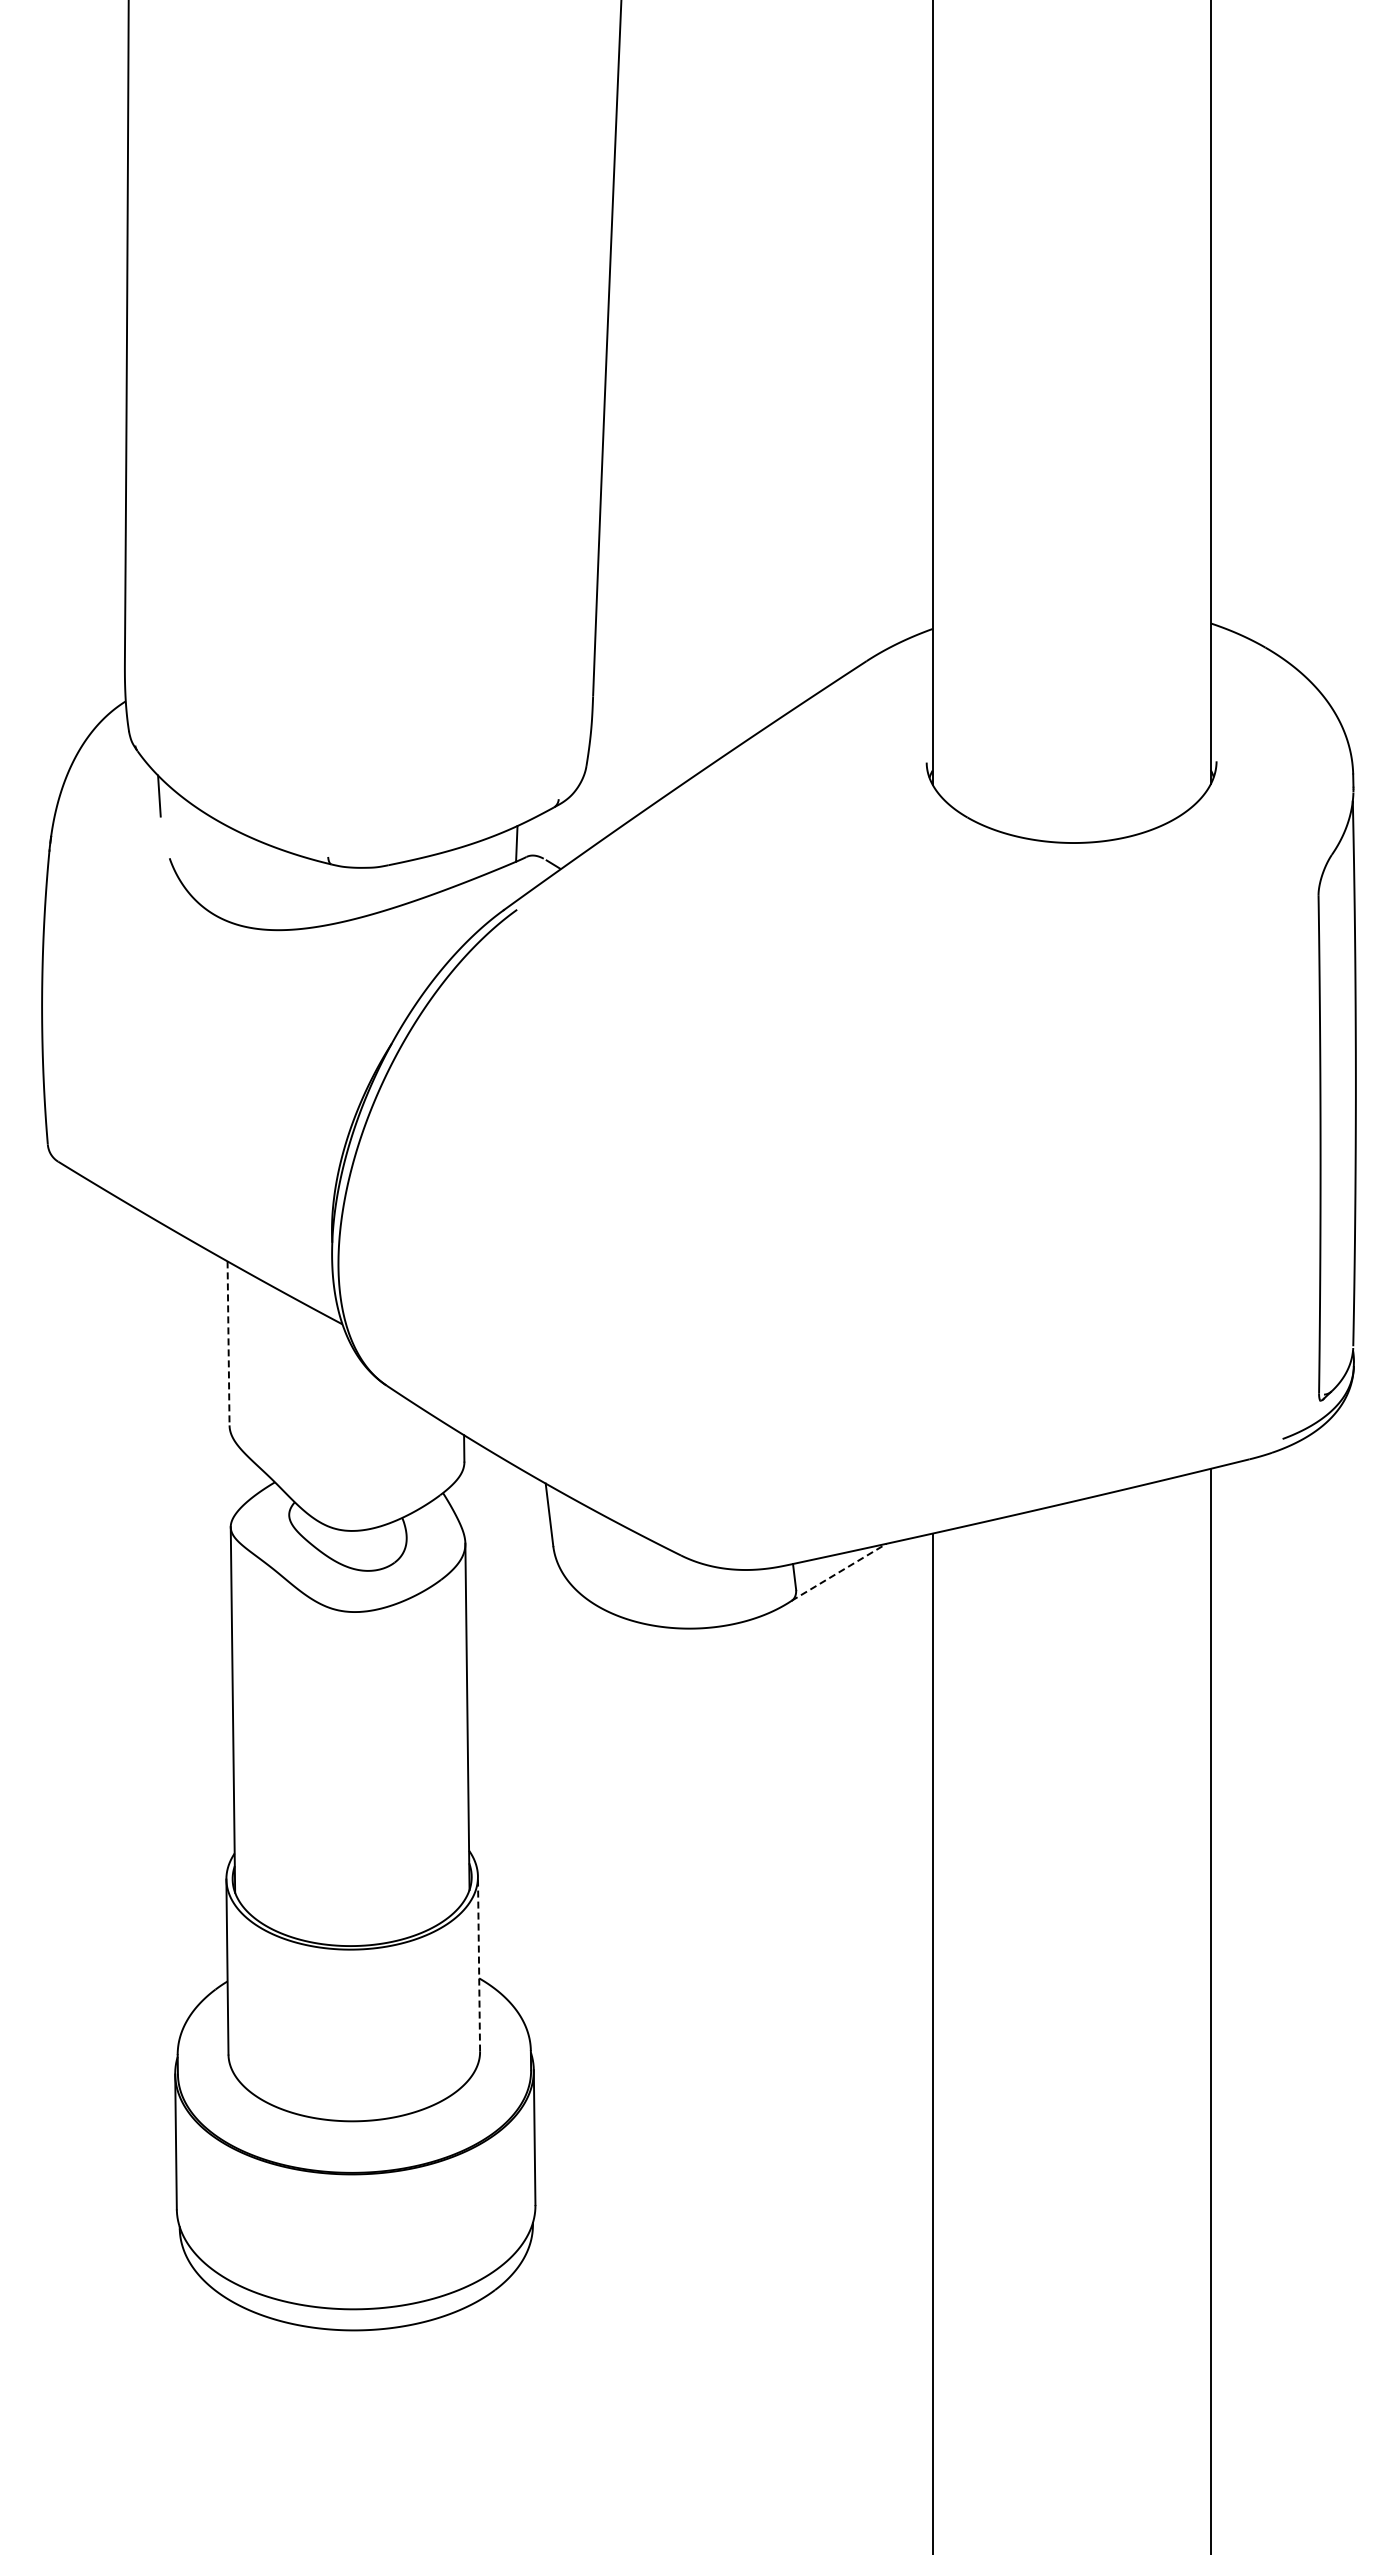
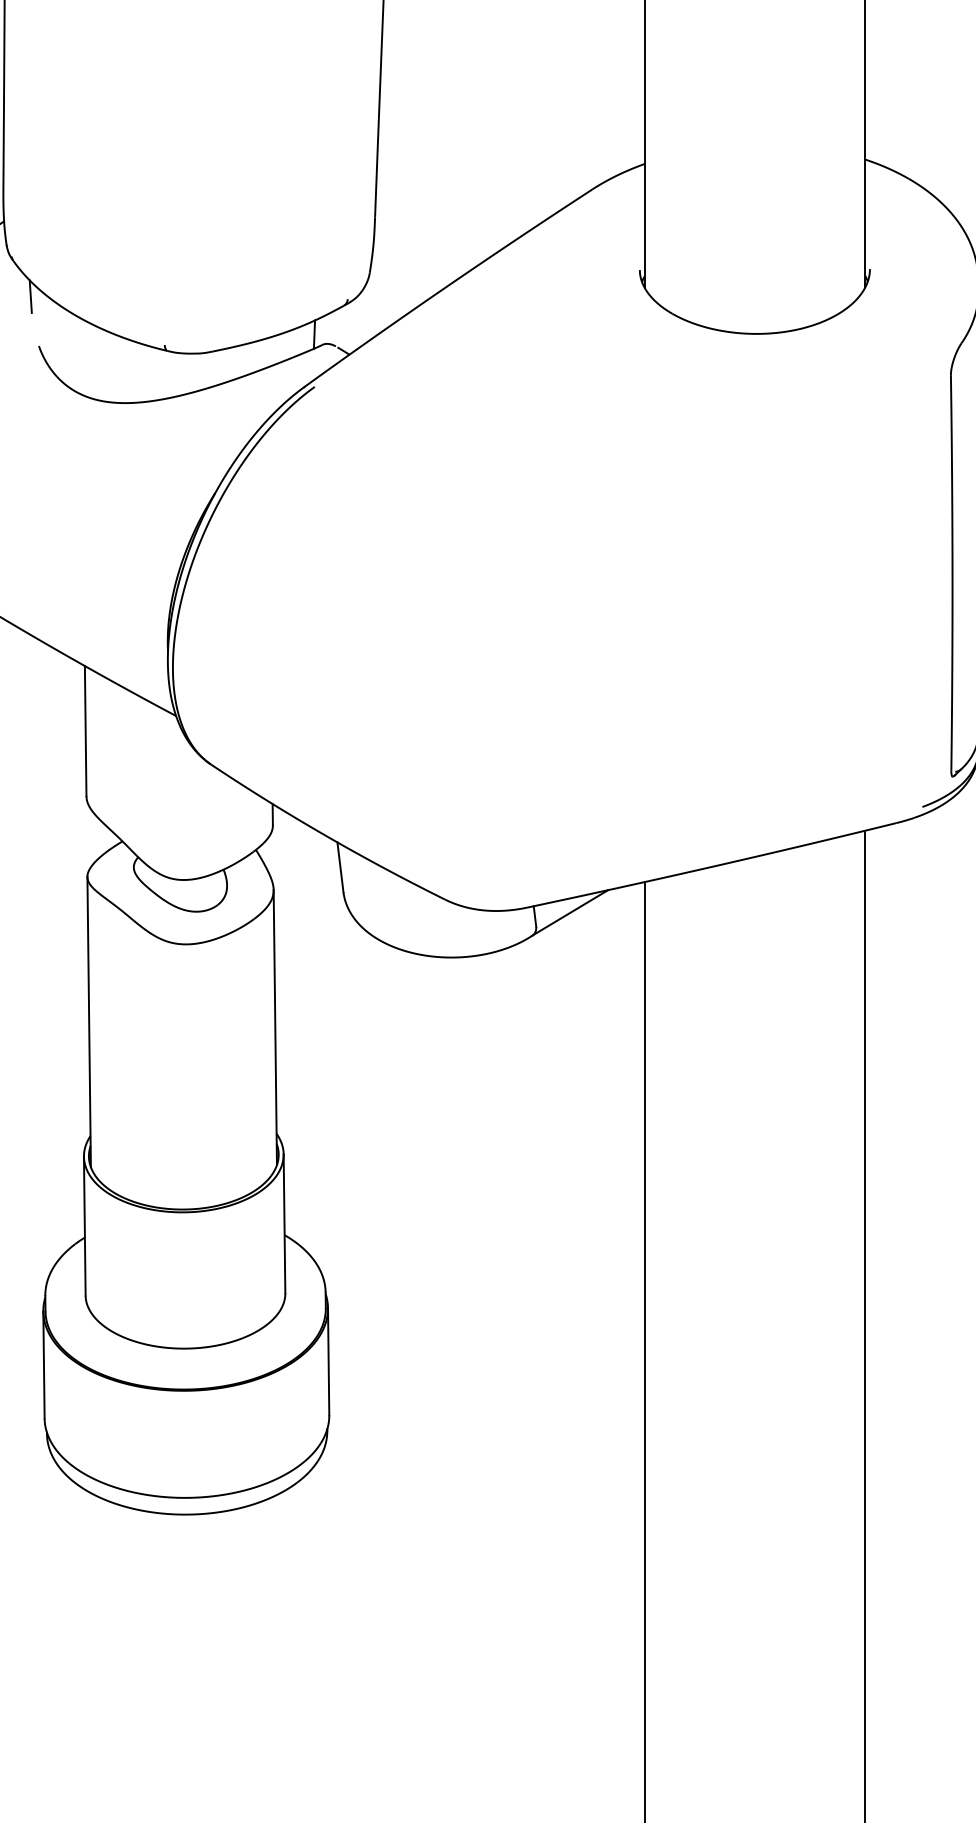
line: (228, 1343) -> (85, 731), dashed -> solid
line: (839, 1572) -> (570, 912), dashed -> solid
line: (479, 1964) -> (284, 1224), dashed -> solid

